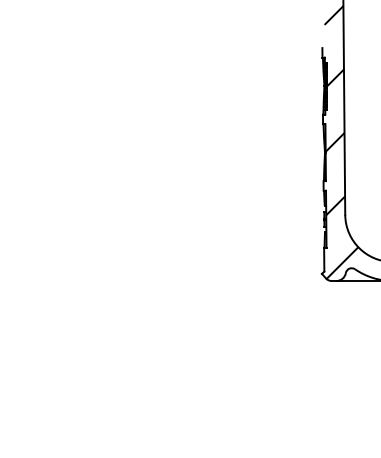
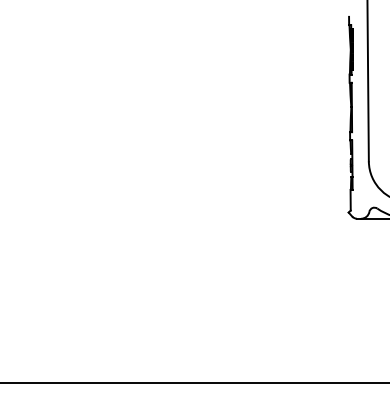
hatch: (341, 174) -> (365, 126), removed

